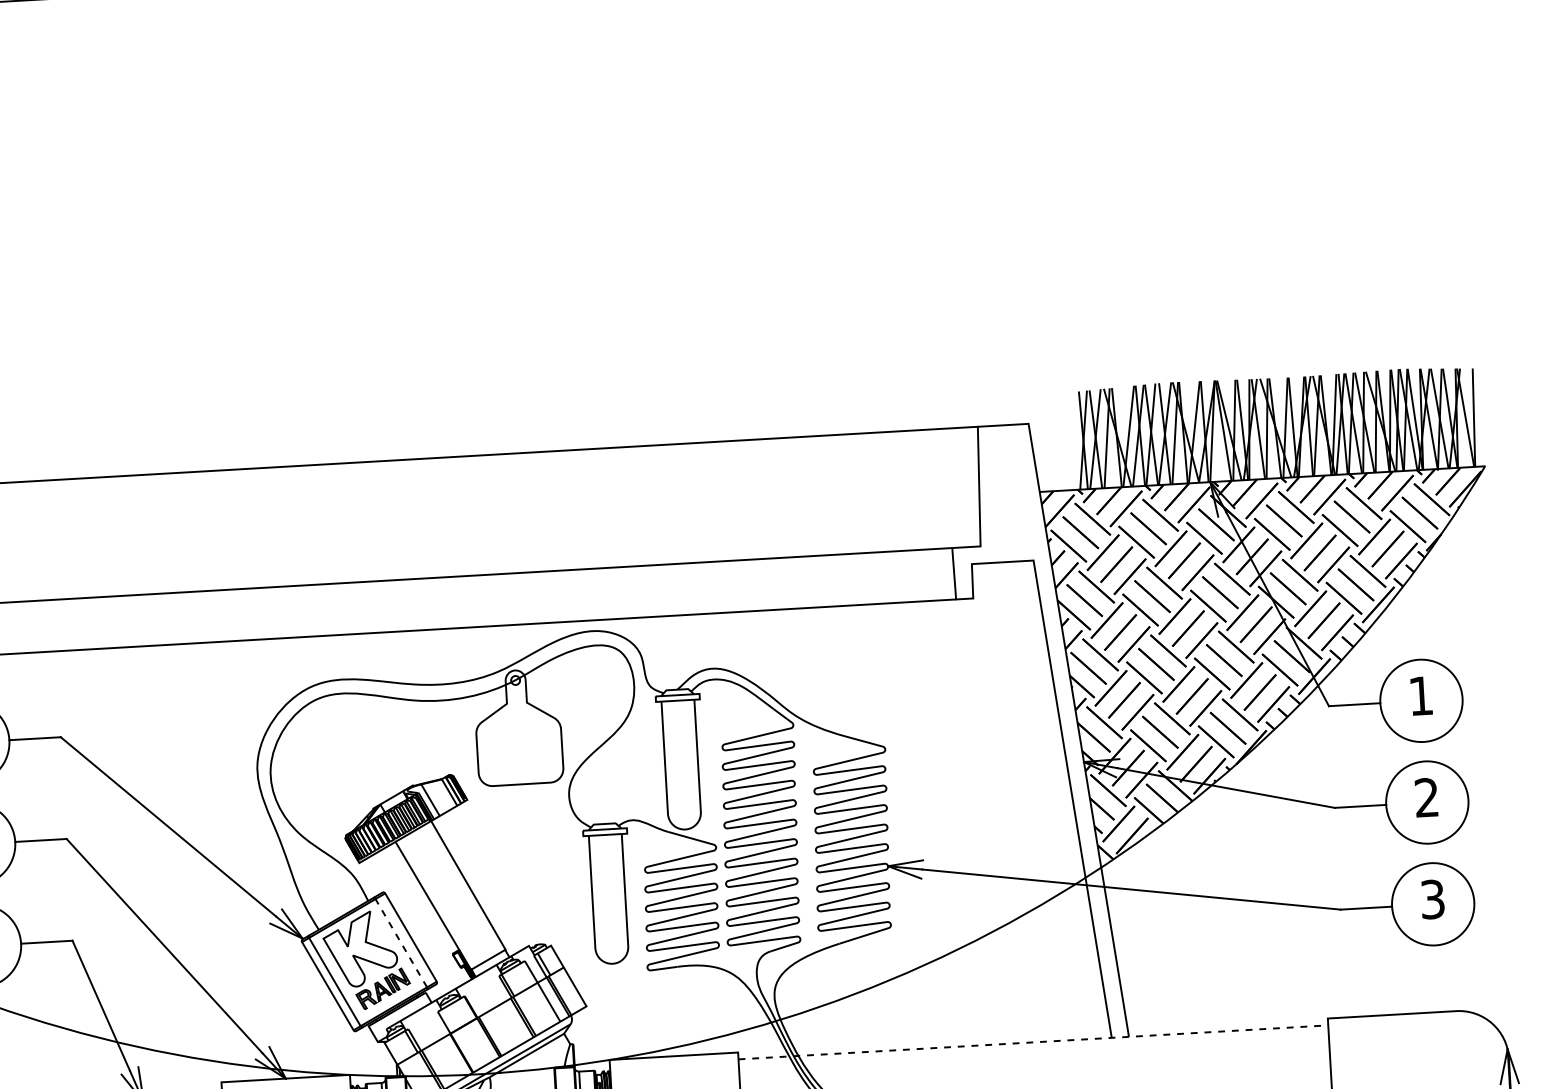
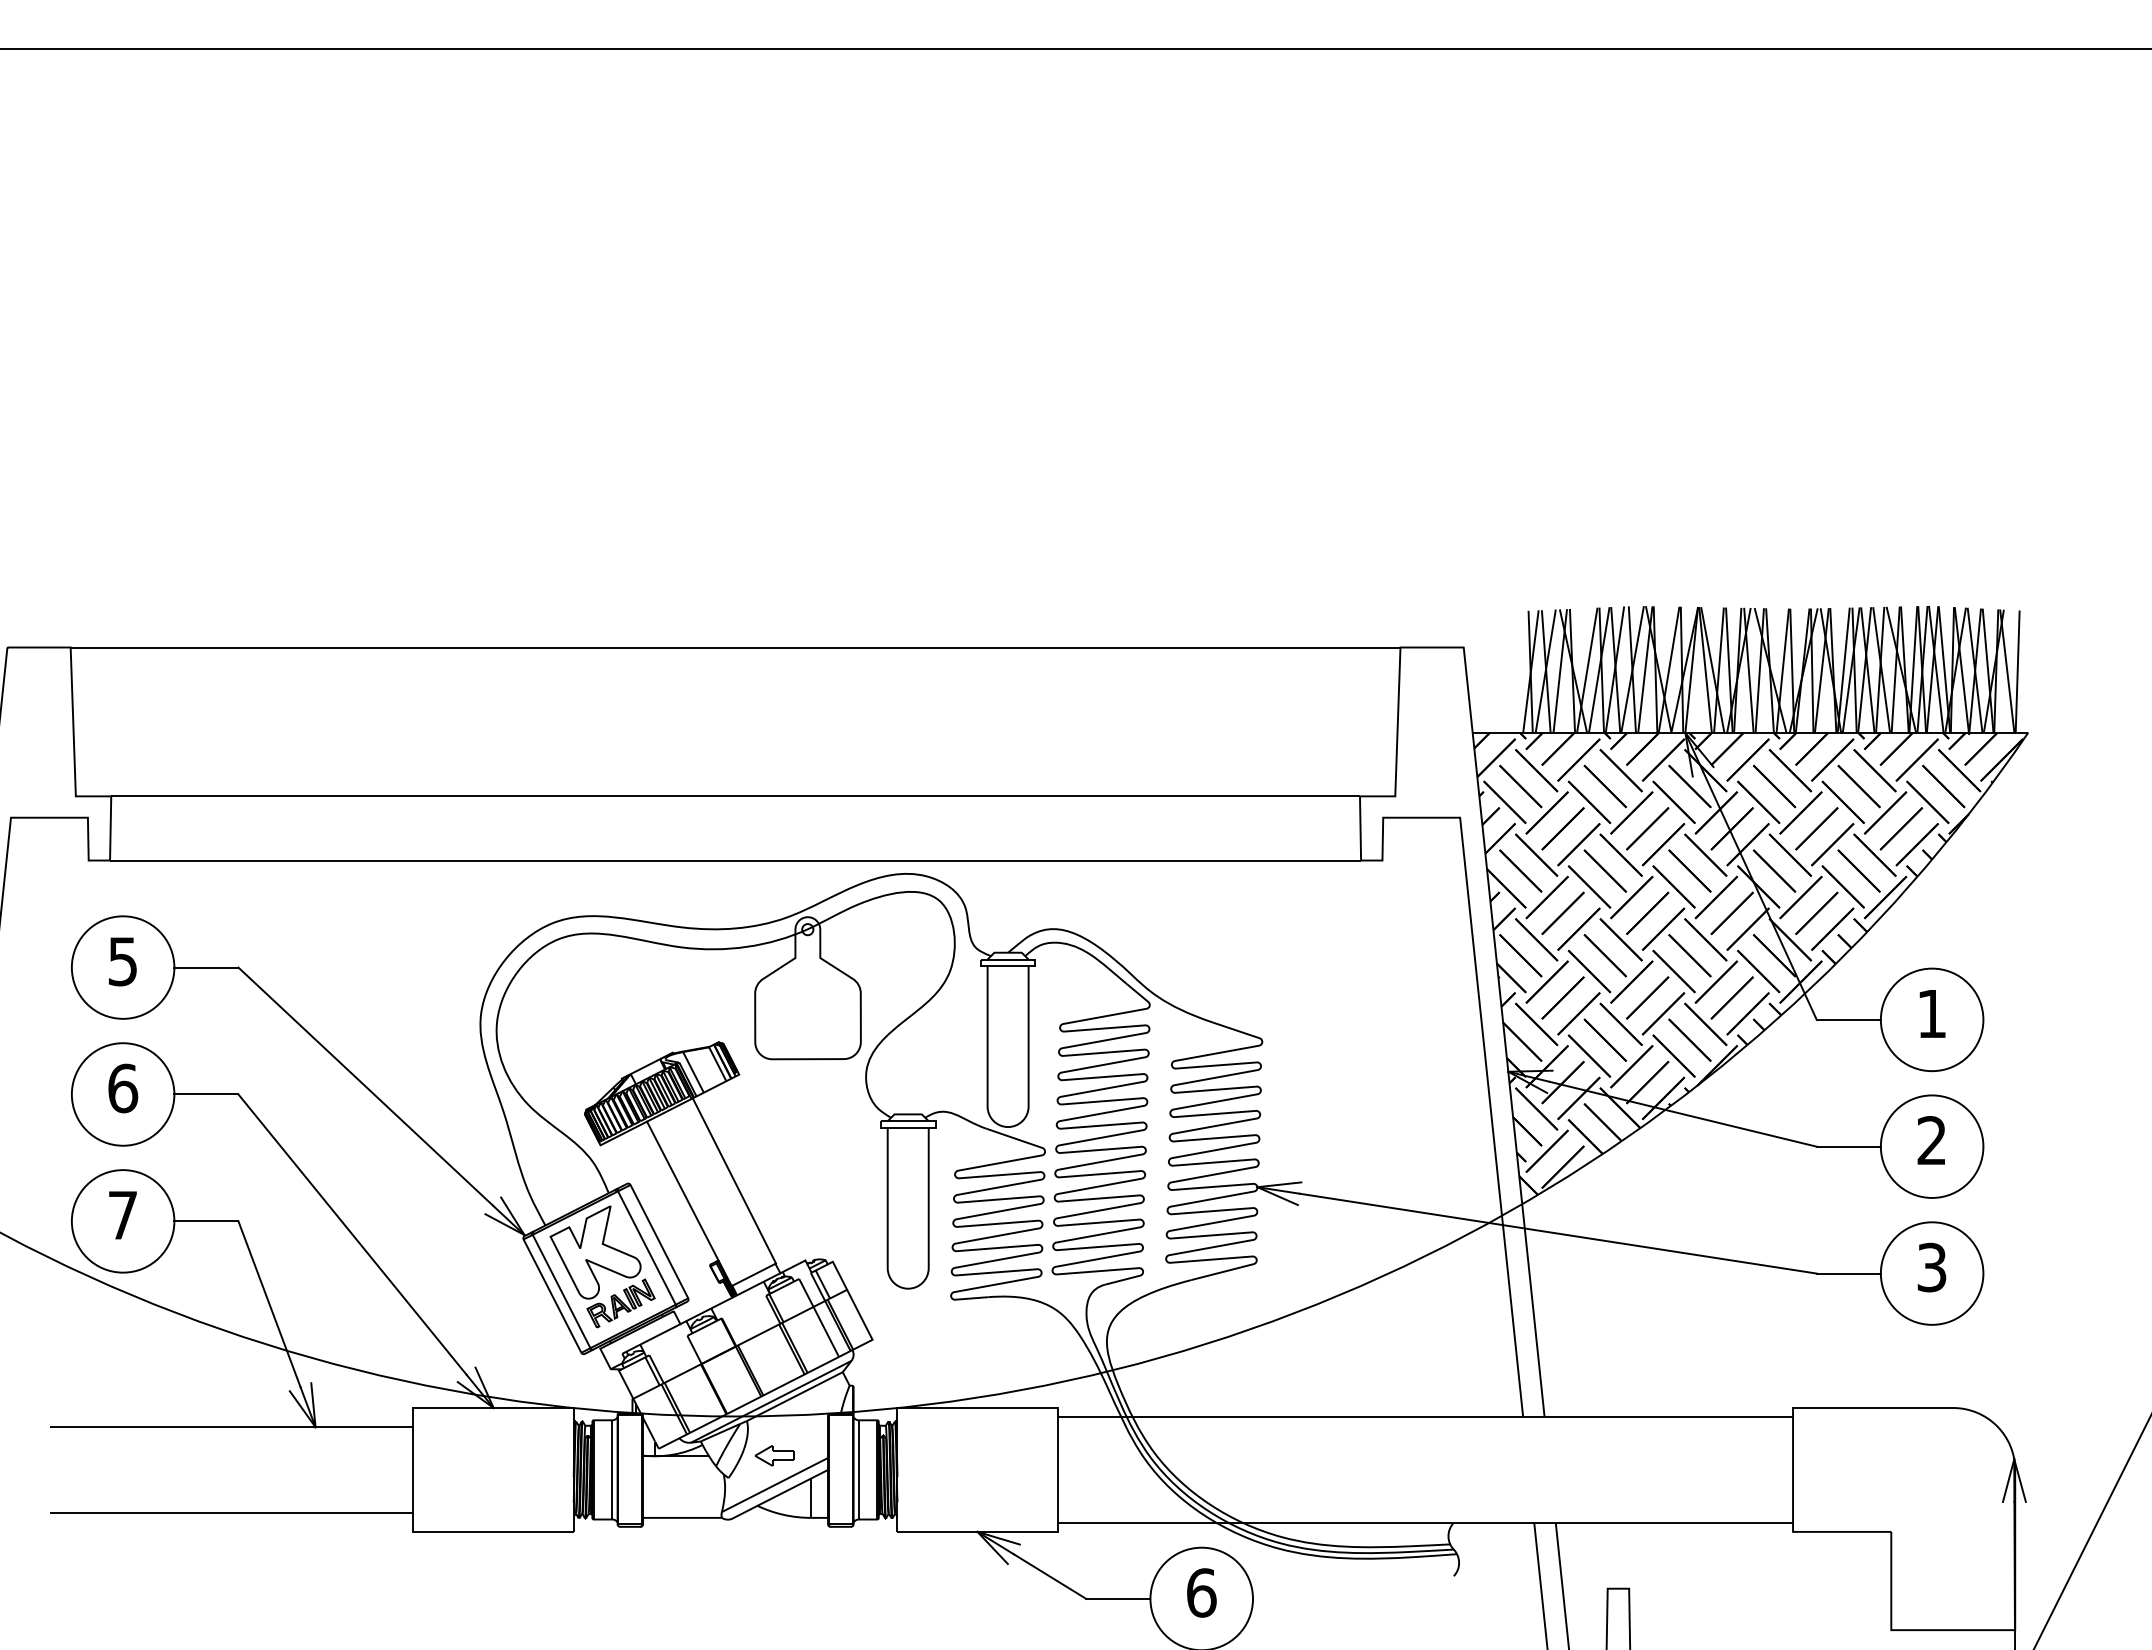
line: (400, 943) -> (646, 1248), dashed -> solid
line: (1033, 1042) -> (1425, 1416), dashed -> solid

